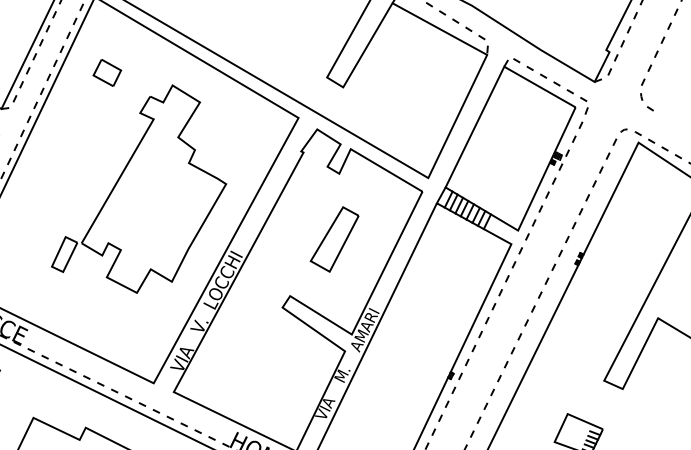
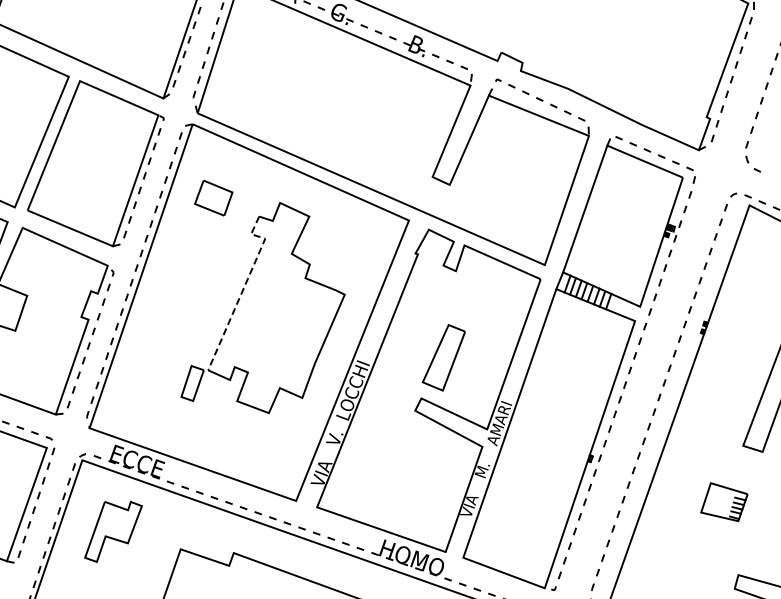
part: (107, 72) -> (213, 197), size x1.4
line: (126, 166) -> (243, 288), solid -> dashed
part: (334, 238) -> (443, 357), moved

